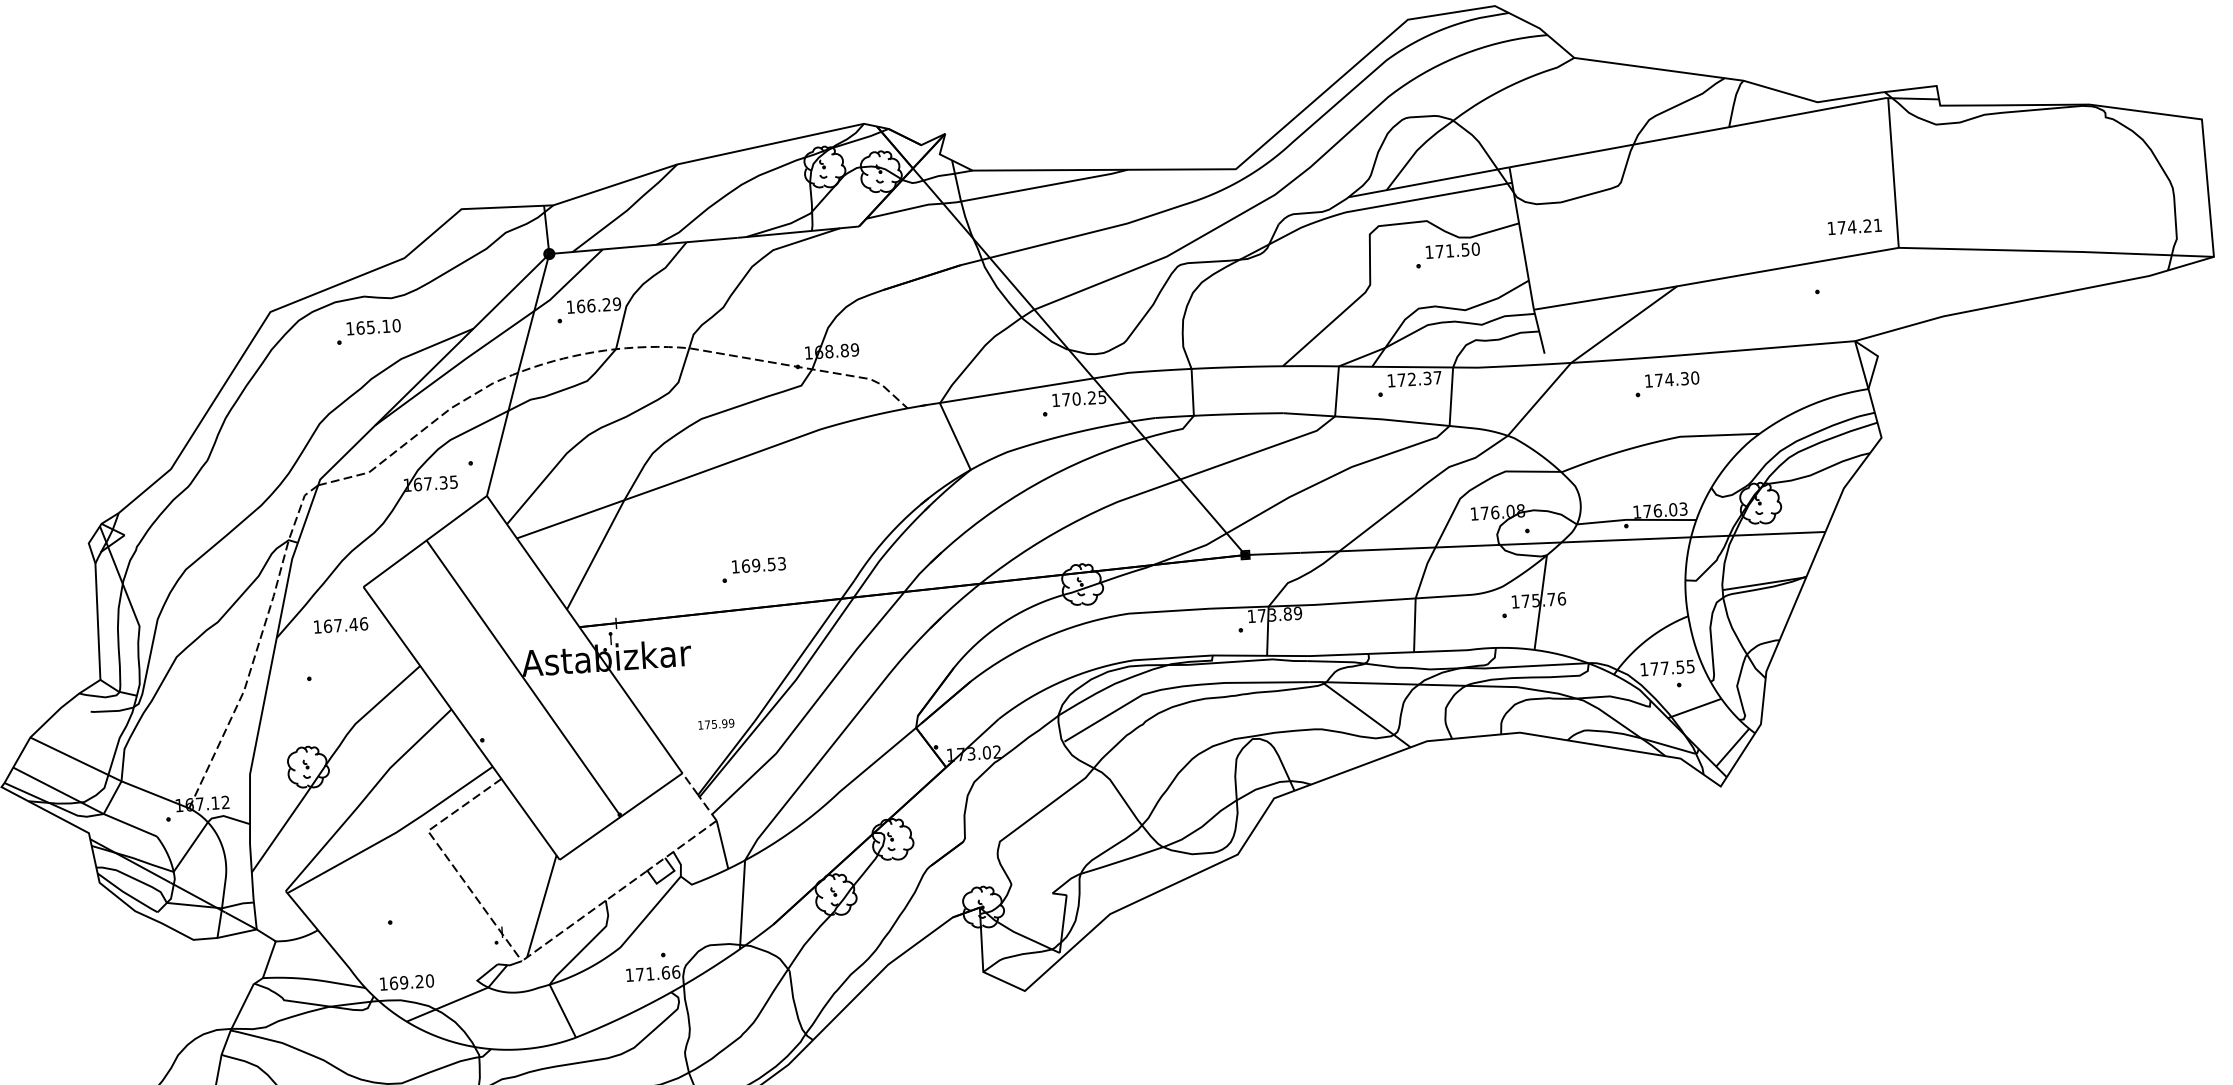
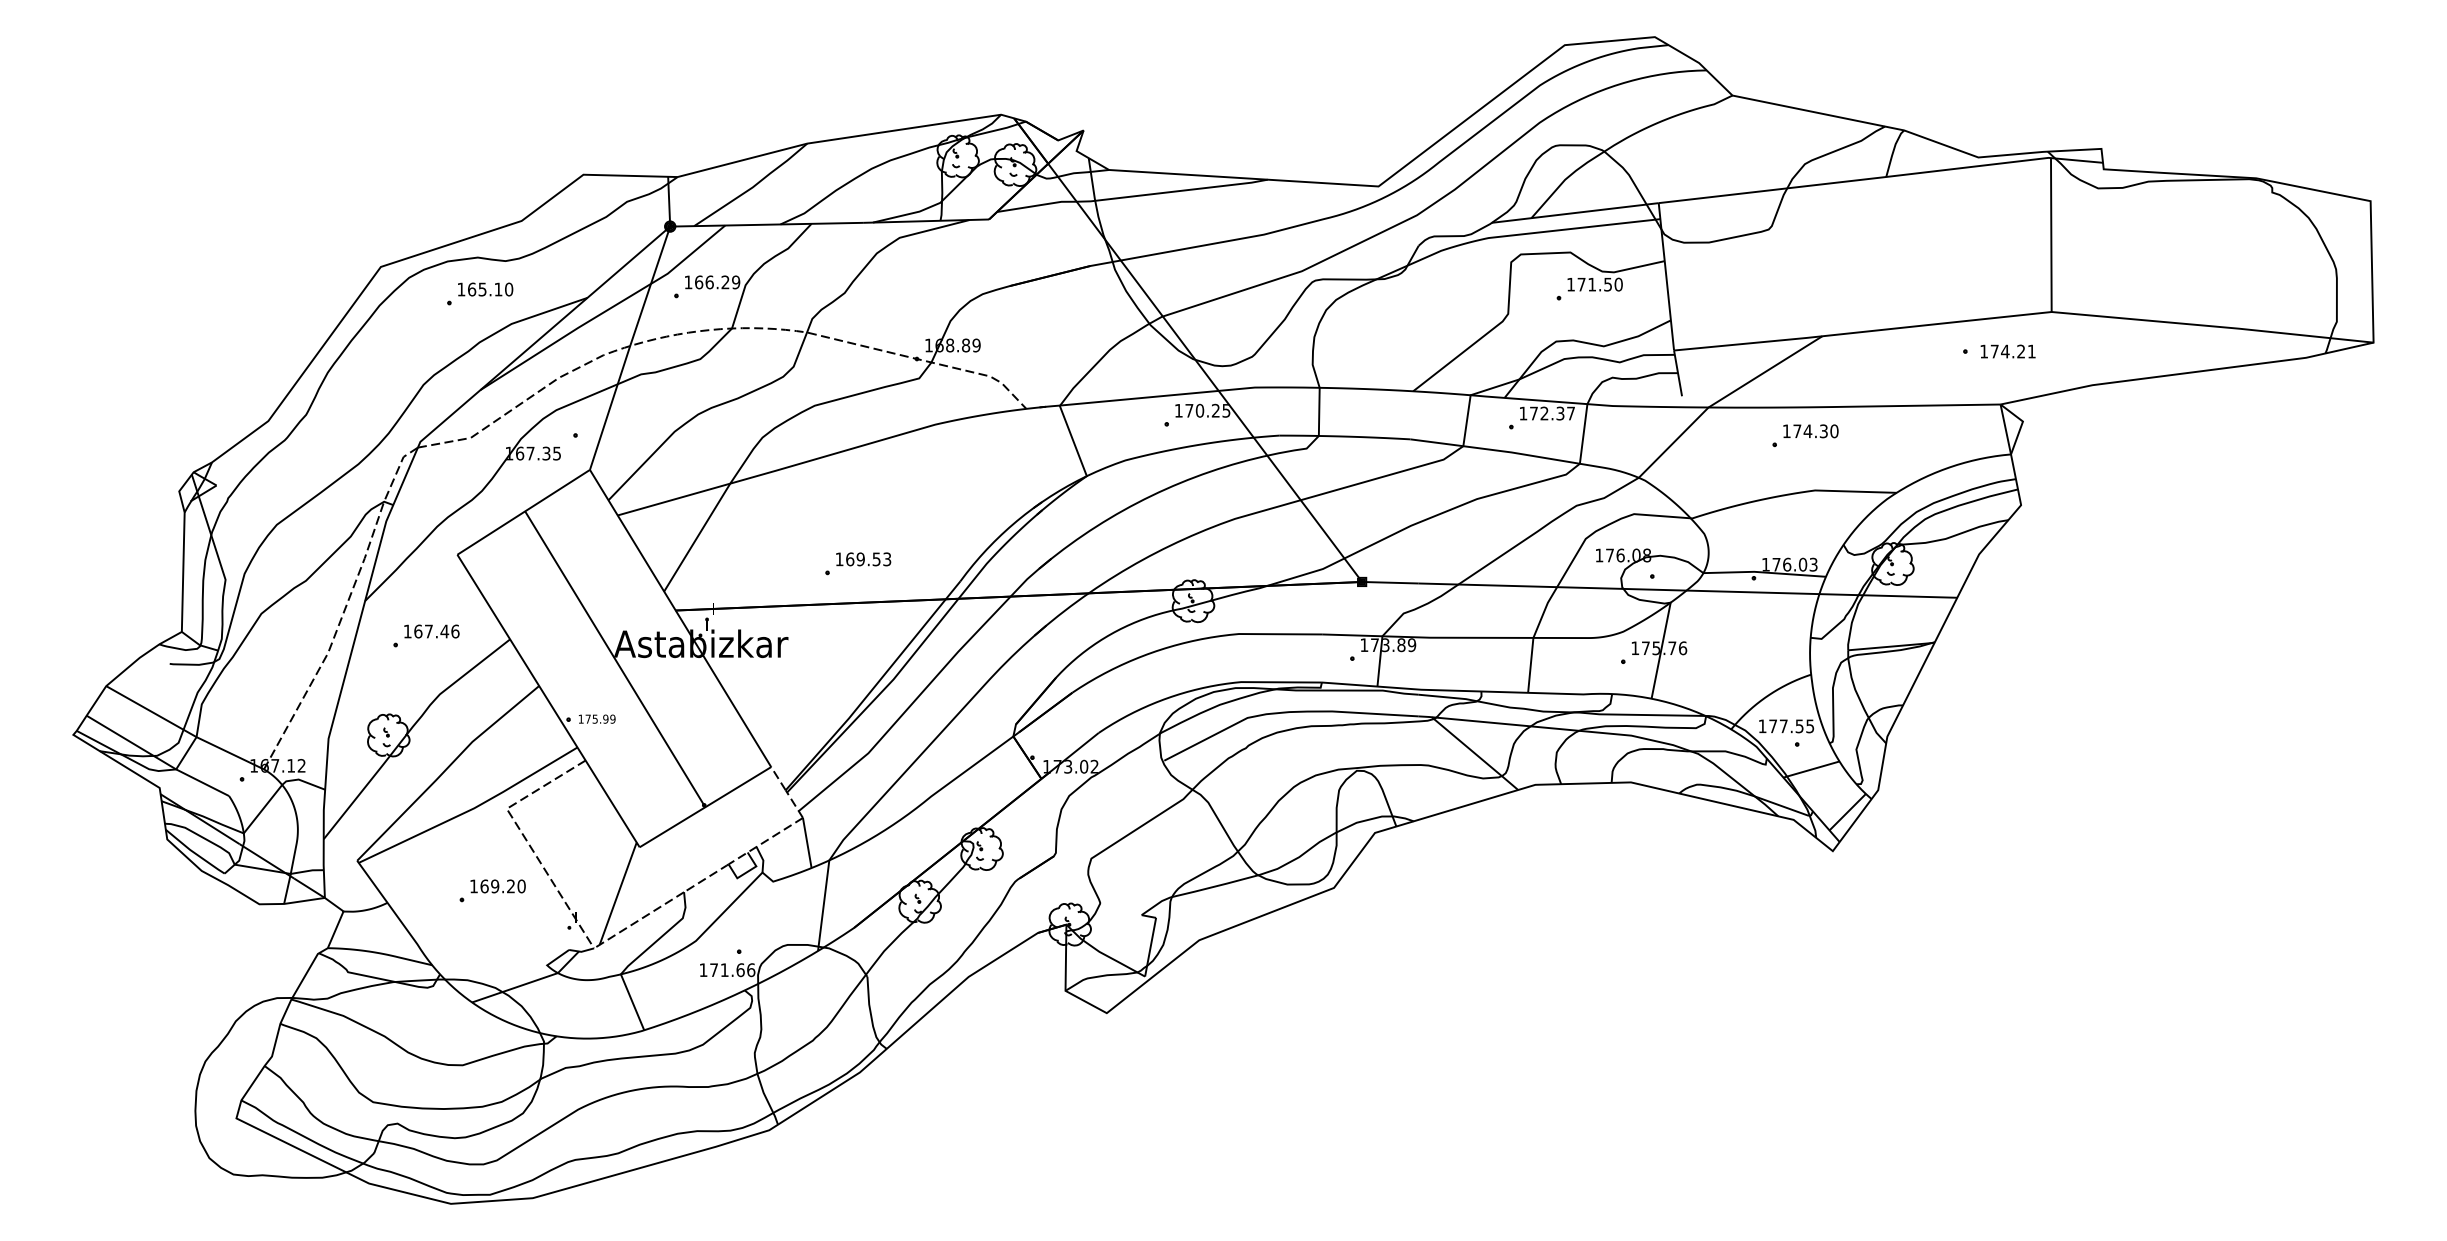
text: (1854, 226) -> (2007, 351), moved
text: (340, 625) -> (431, 631), moved
text: (716, 723) -> (597, 718), moved
text: (406, 982) -> (497, 886), moved

